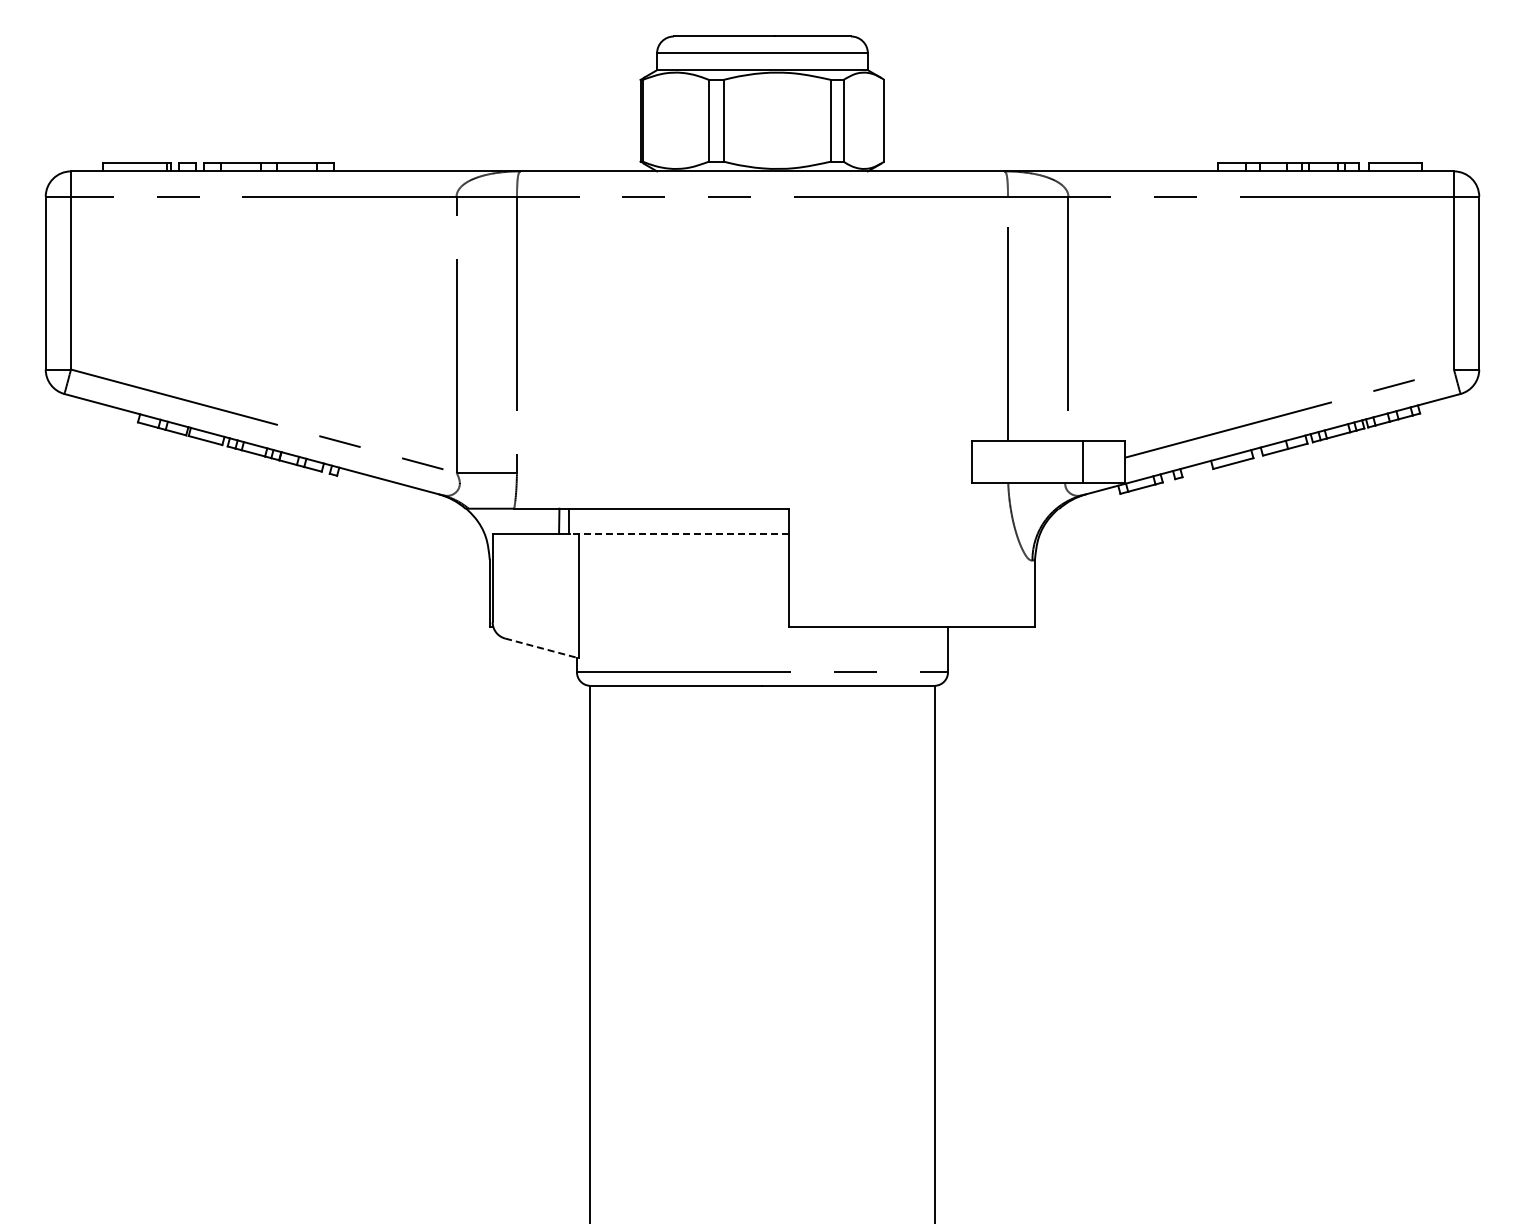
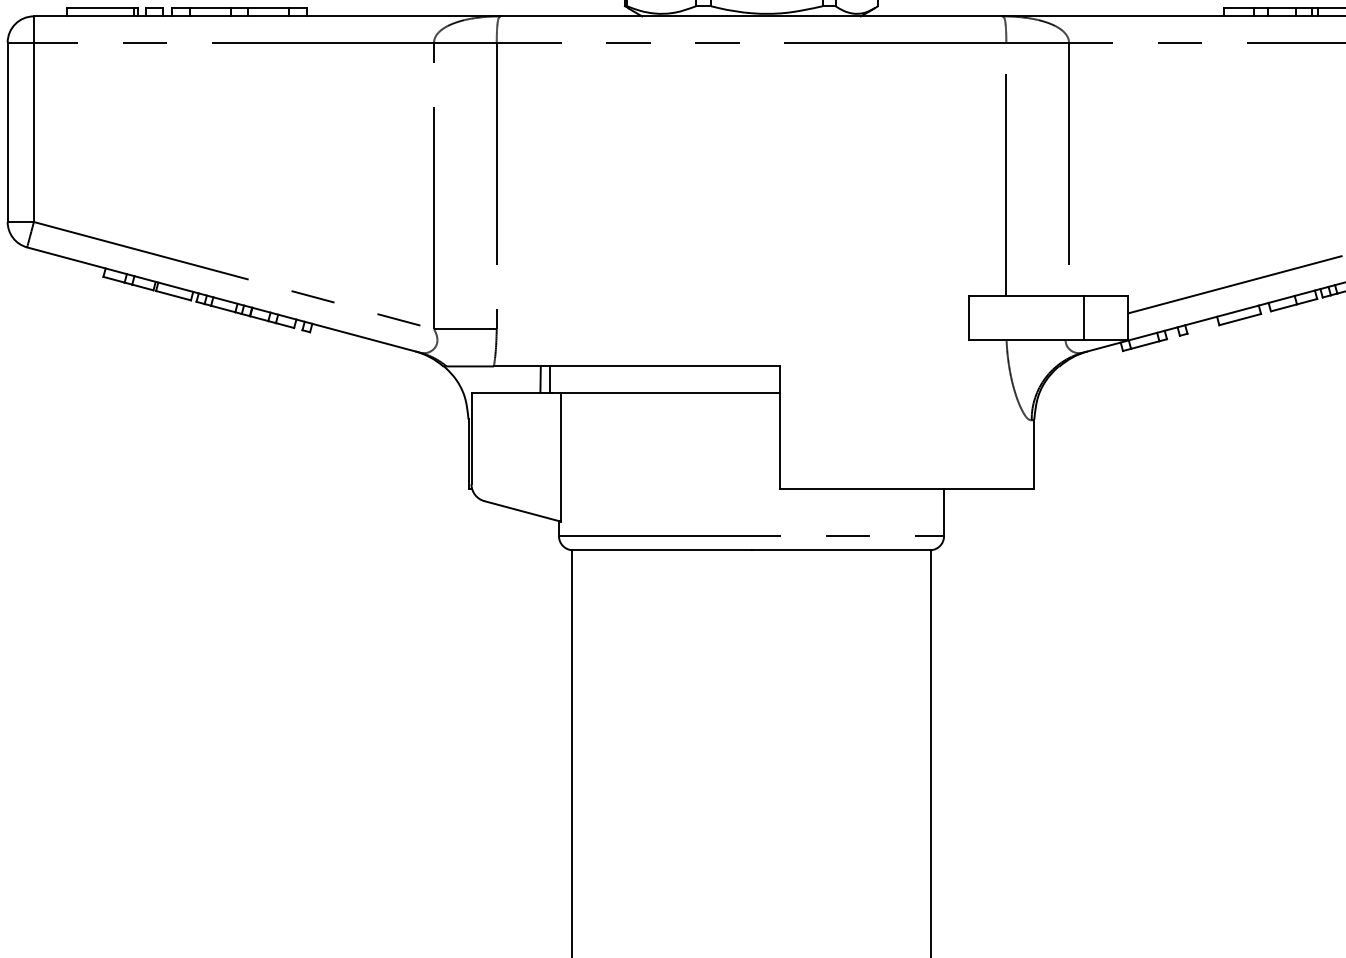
line: (679, 534) -> (665, 393), dashed -> solid
line: (542, 648) -> (523, 511), dashed -> solid

